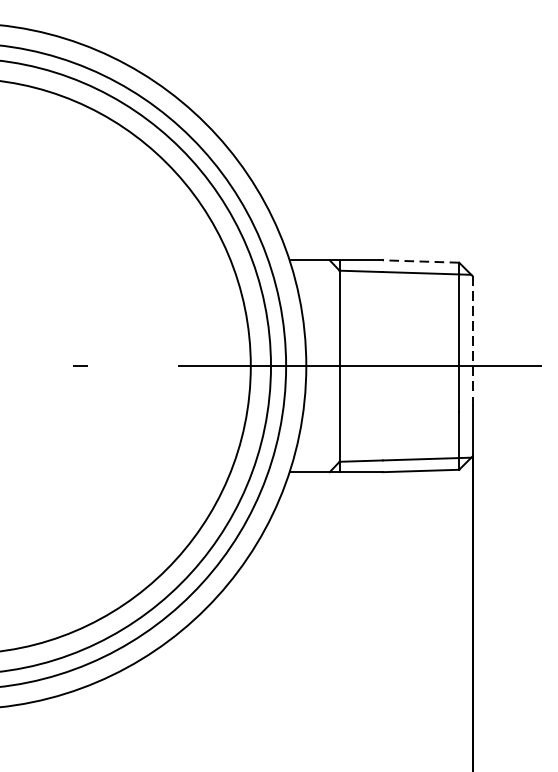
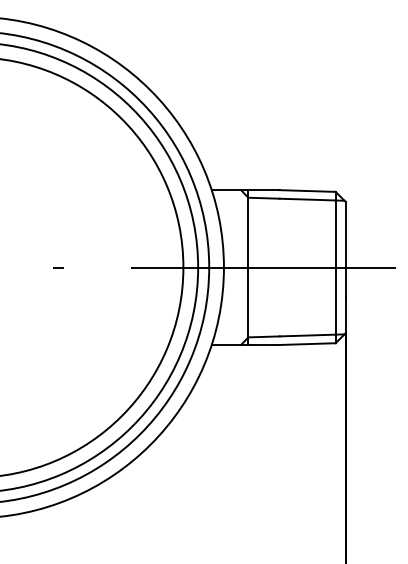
line: (420, 262) -> (307, 191), dashed -> solid
line: (472, 340) -> (345, 248), dashed -> solid

